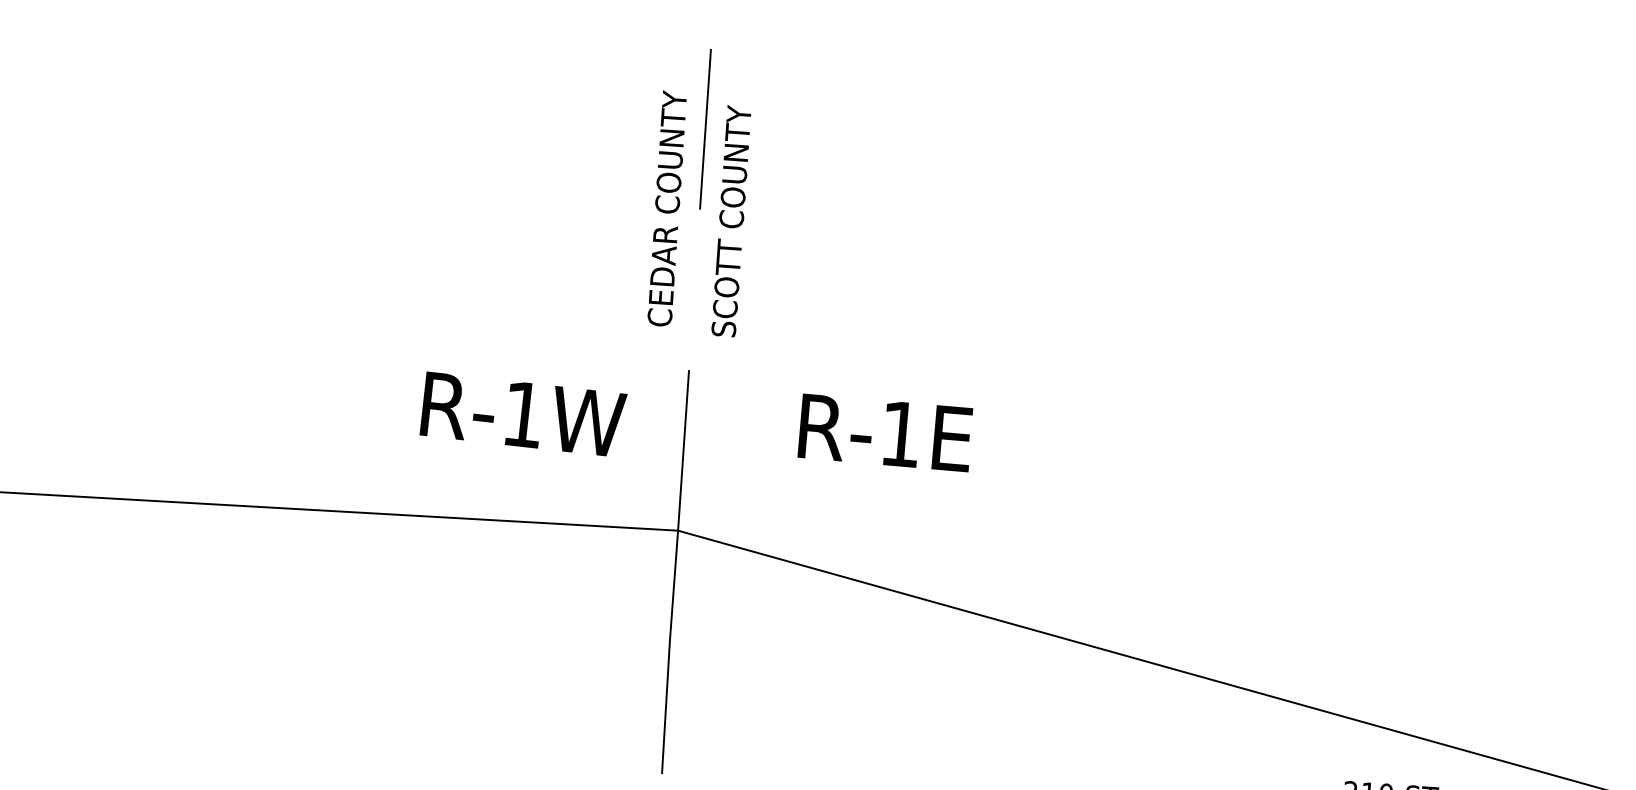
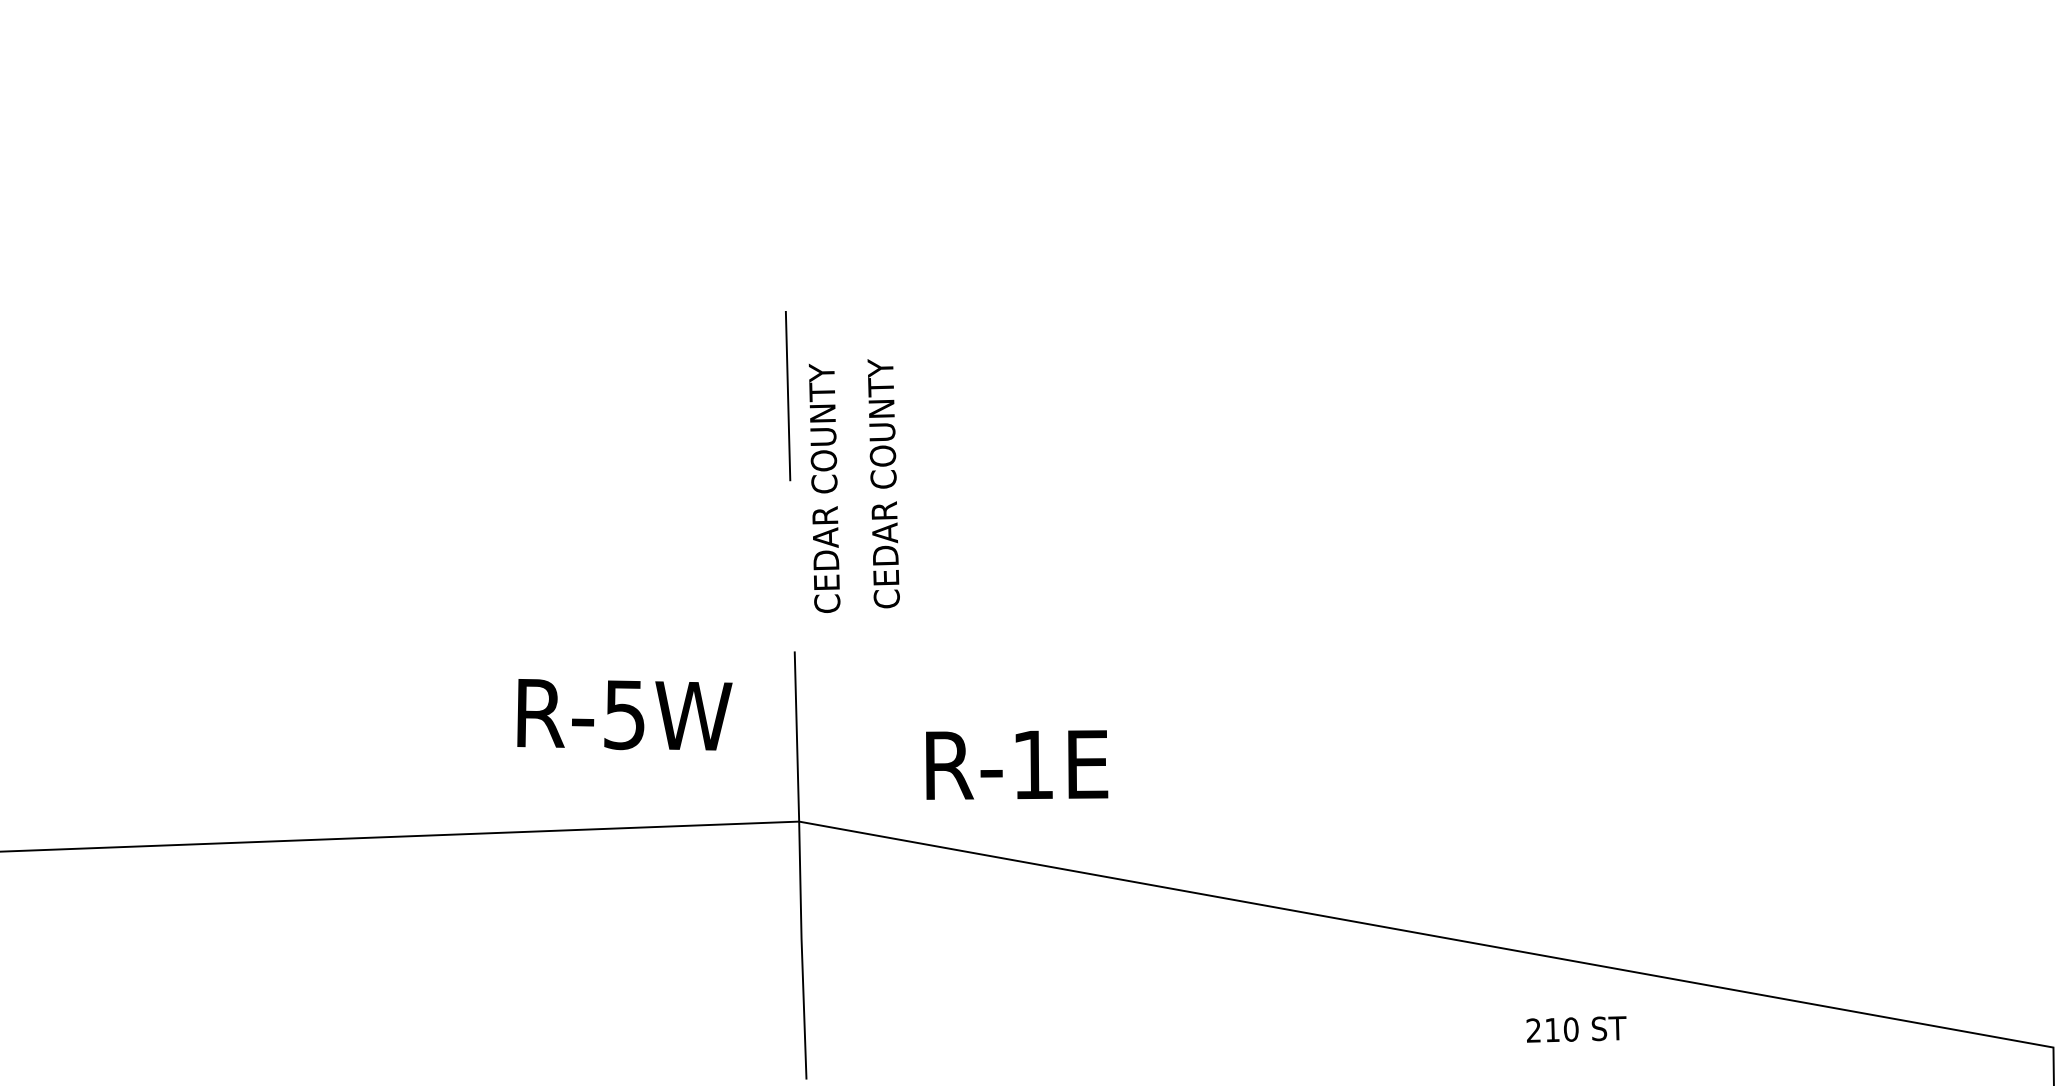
text: (667, 208) -> (883, 483), moved
text: (731, 218) -> (824, 487), SCOTT COUNTY -> CEDAR COUNTY
text: (523, 415) -> (624, 715), R-1W -> R-5W
text: (886, 432) -> (1017, 764), moved

